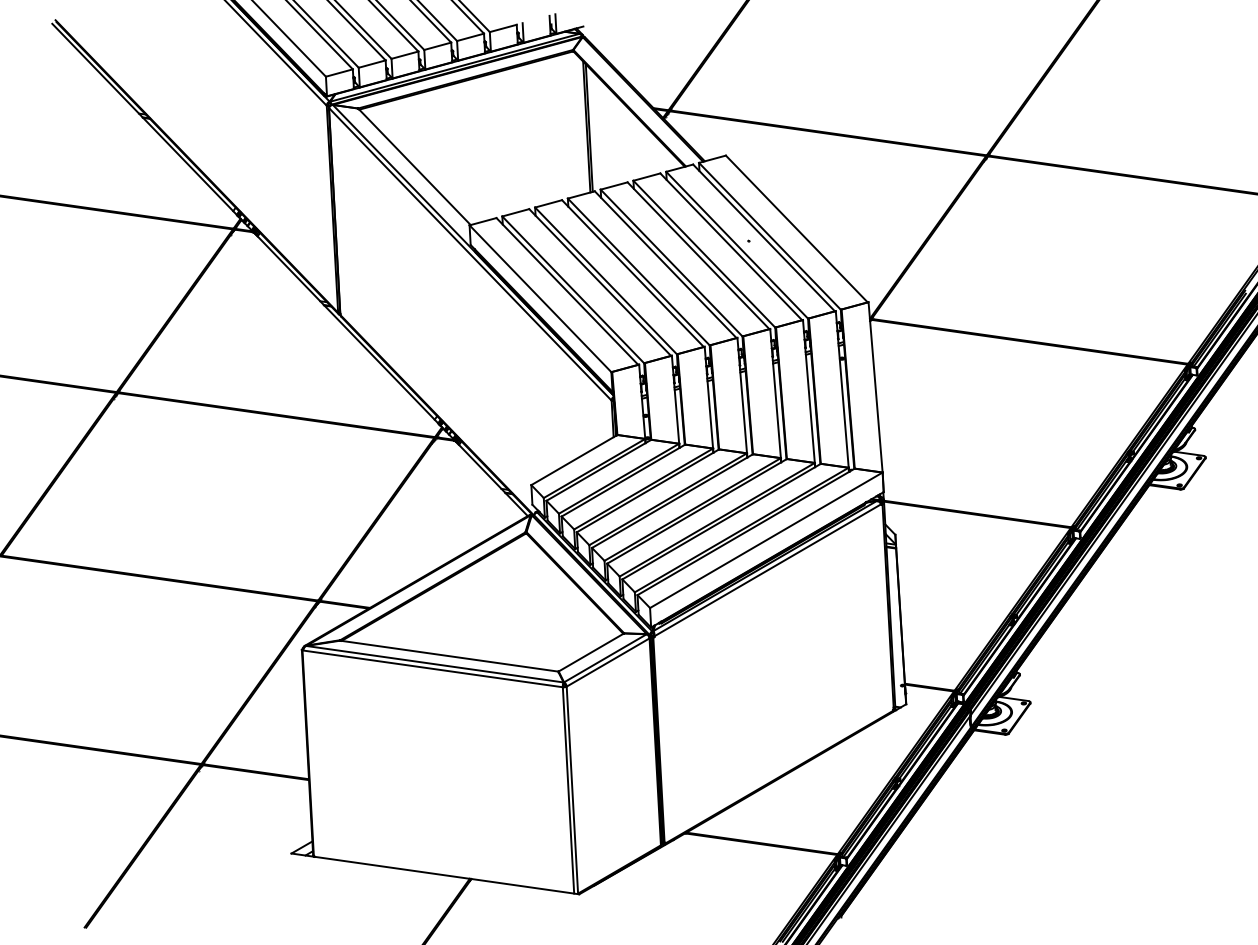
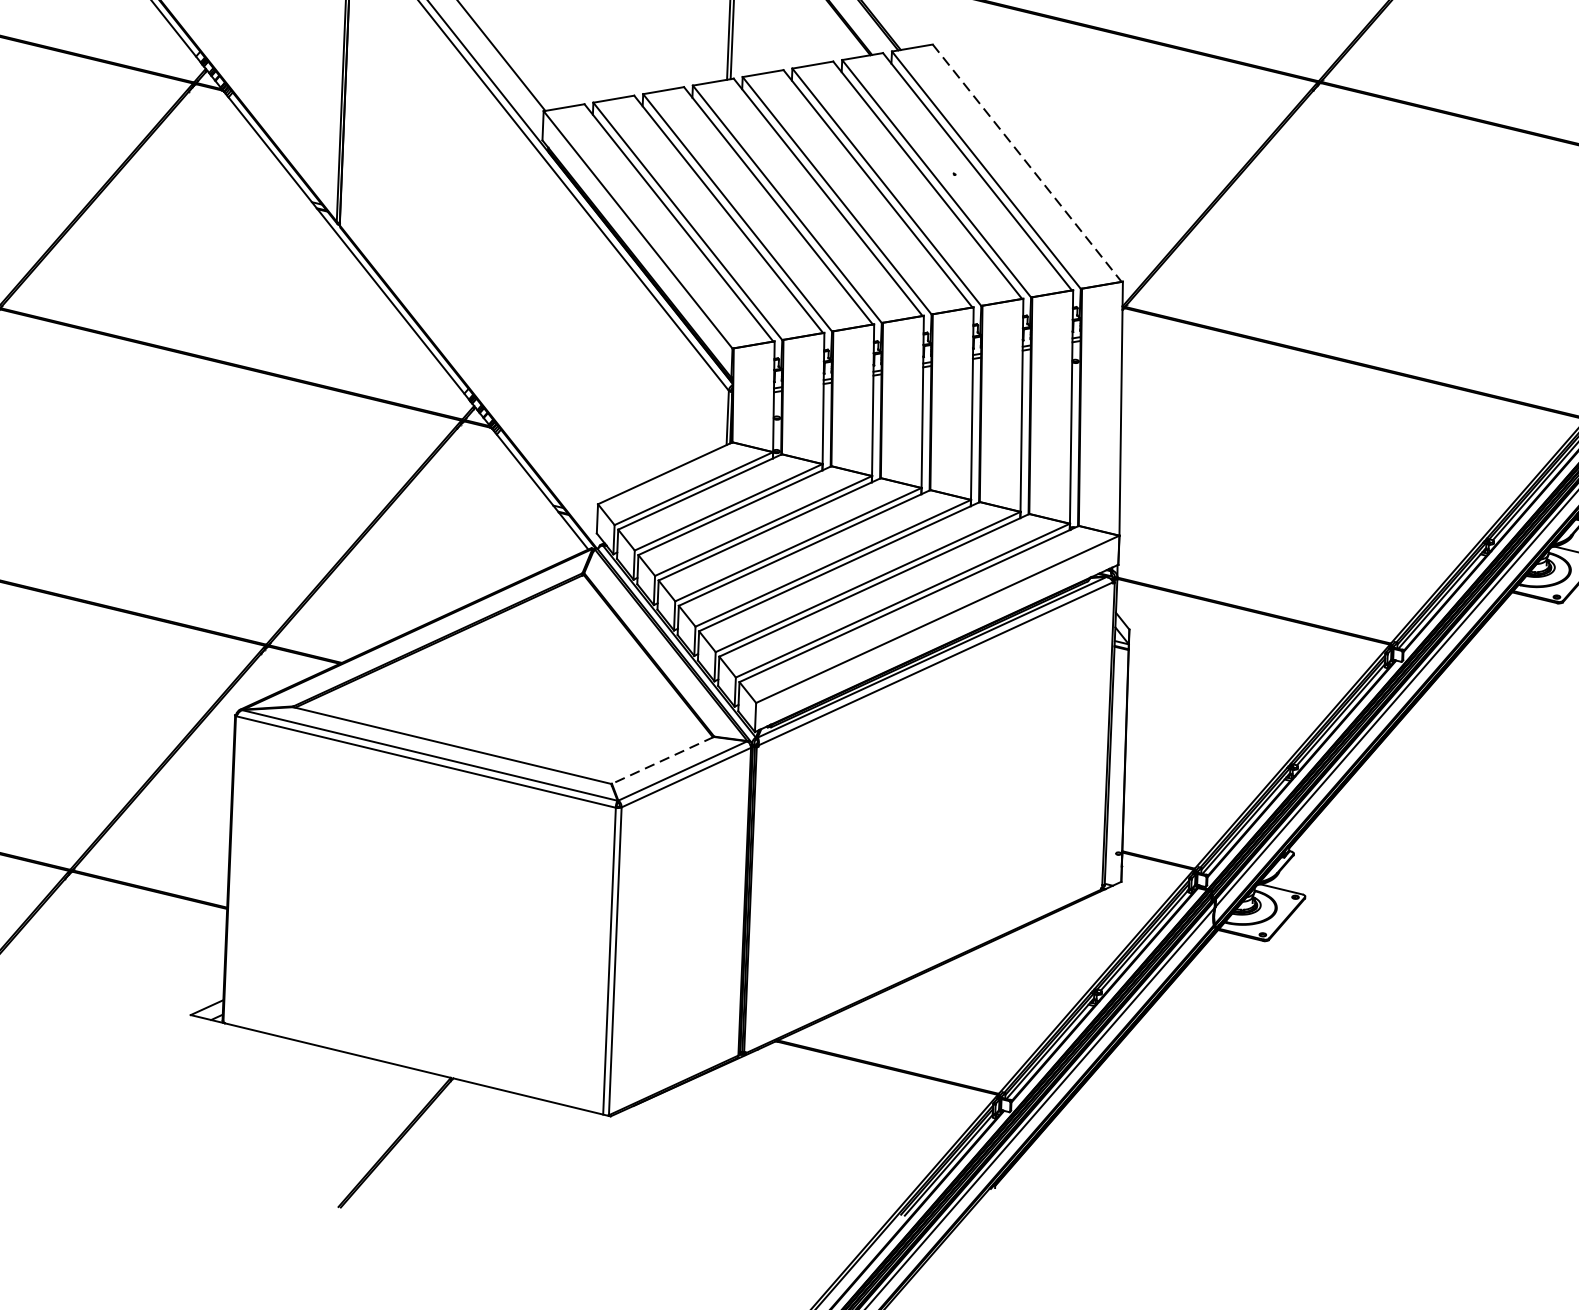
line: (797, 229) -> (1028, 164), solid -> dashed
line: (591, 652) -> (663, 760), solid -> dashed

